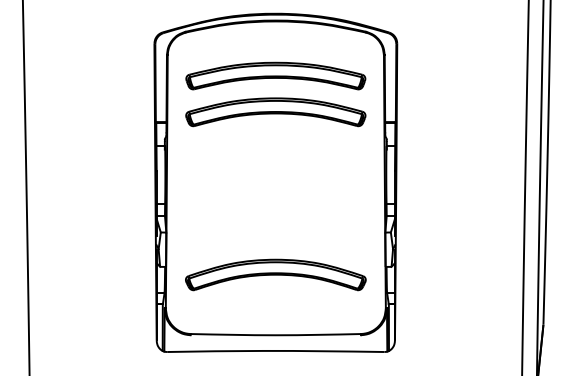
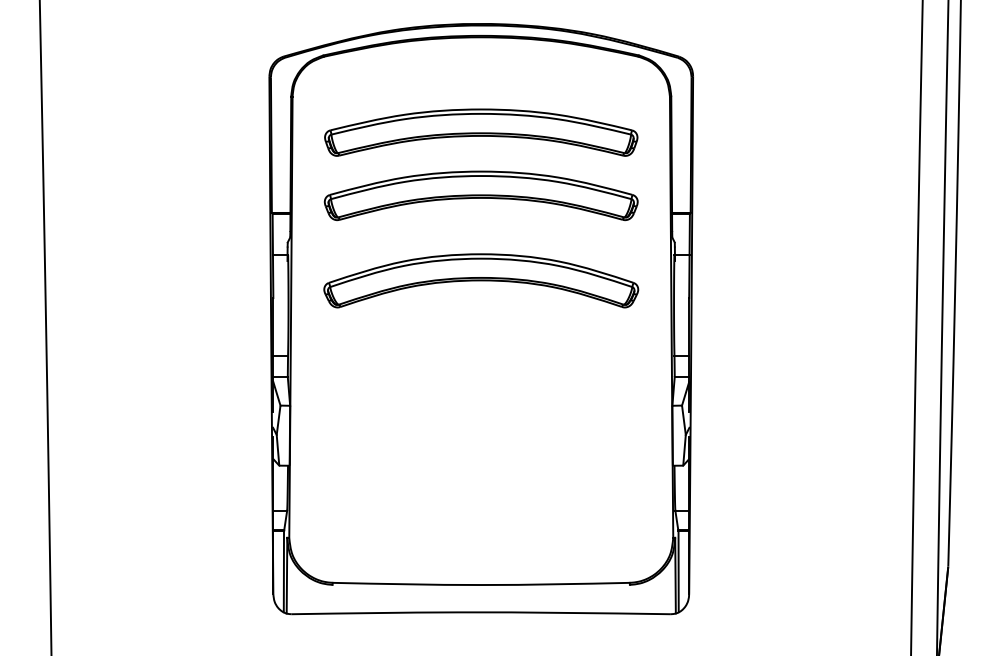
part: (275, 274) -> (480, 280), moved

